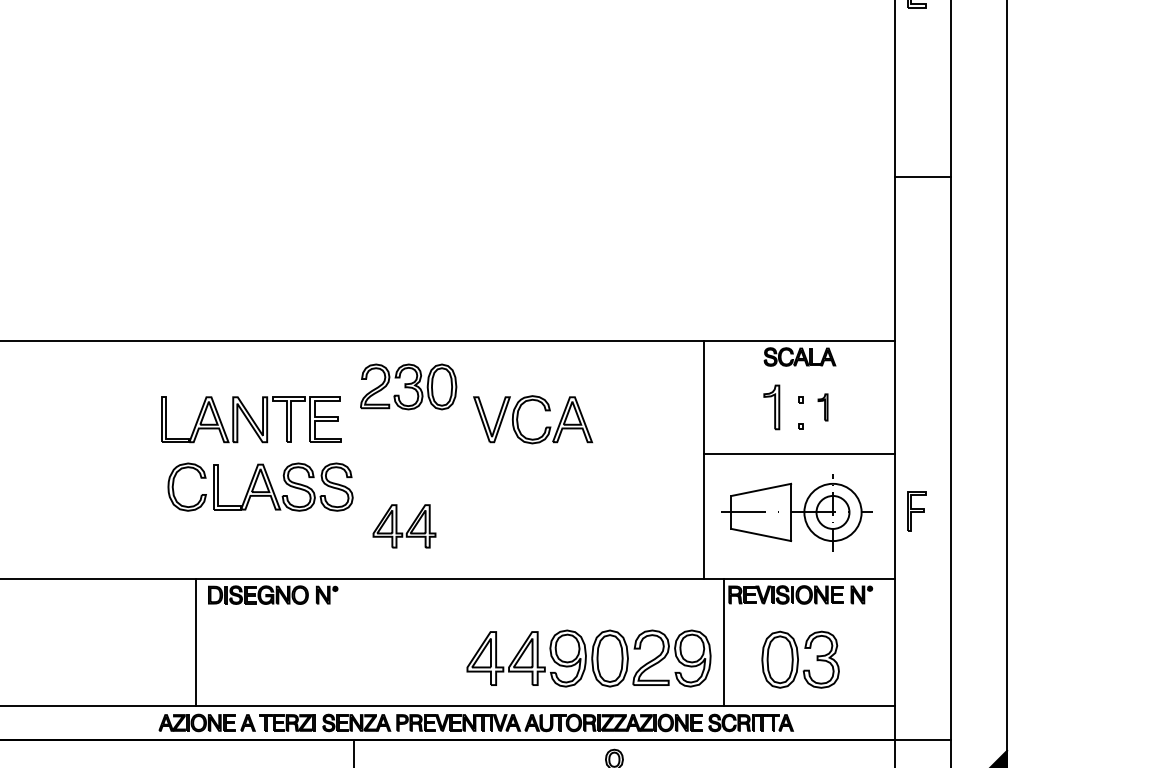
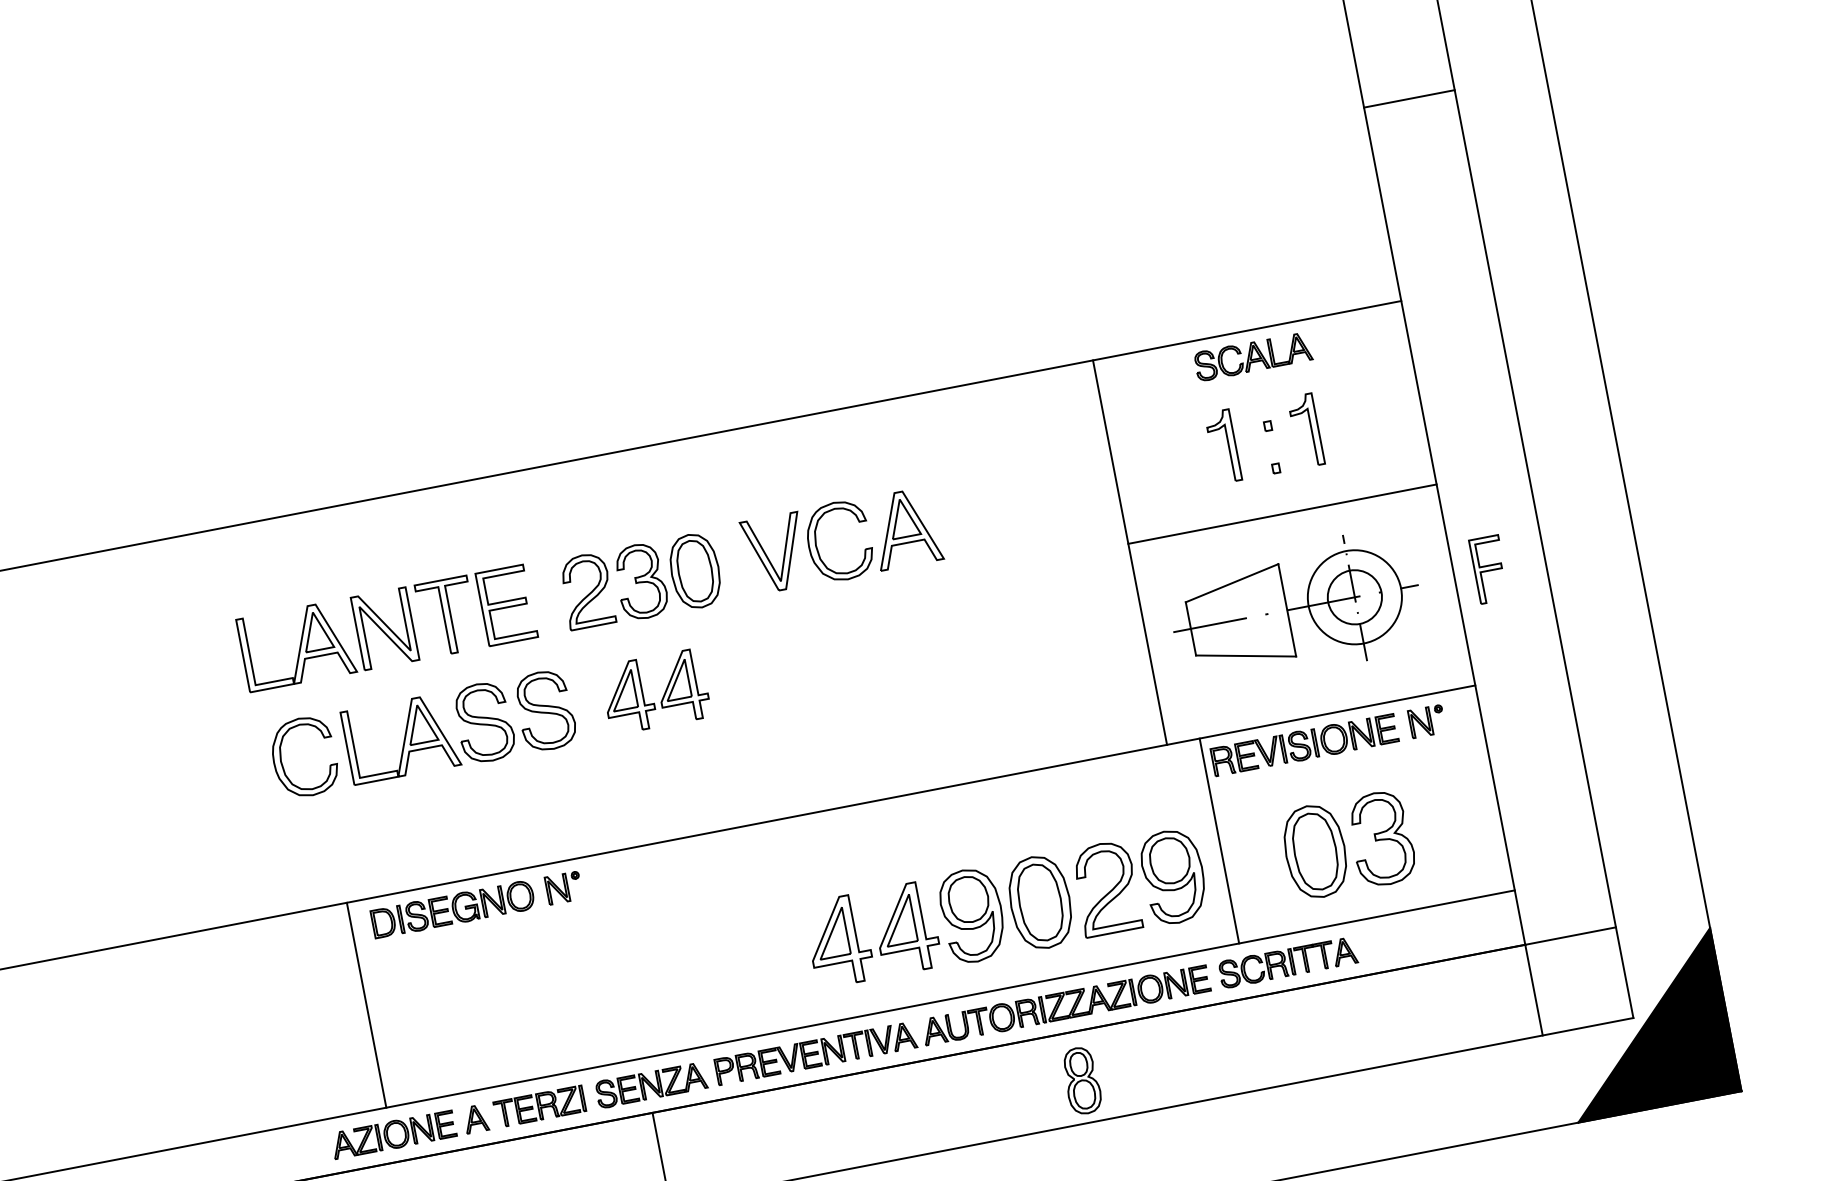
line: (922, 177) -> (1408, 99), moved
part: (408, 386) -> (640, 580), moved
part: (822, 407) -> (1305, 431), size x1.67
part: (404, 526) -> (655, 691), moved

